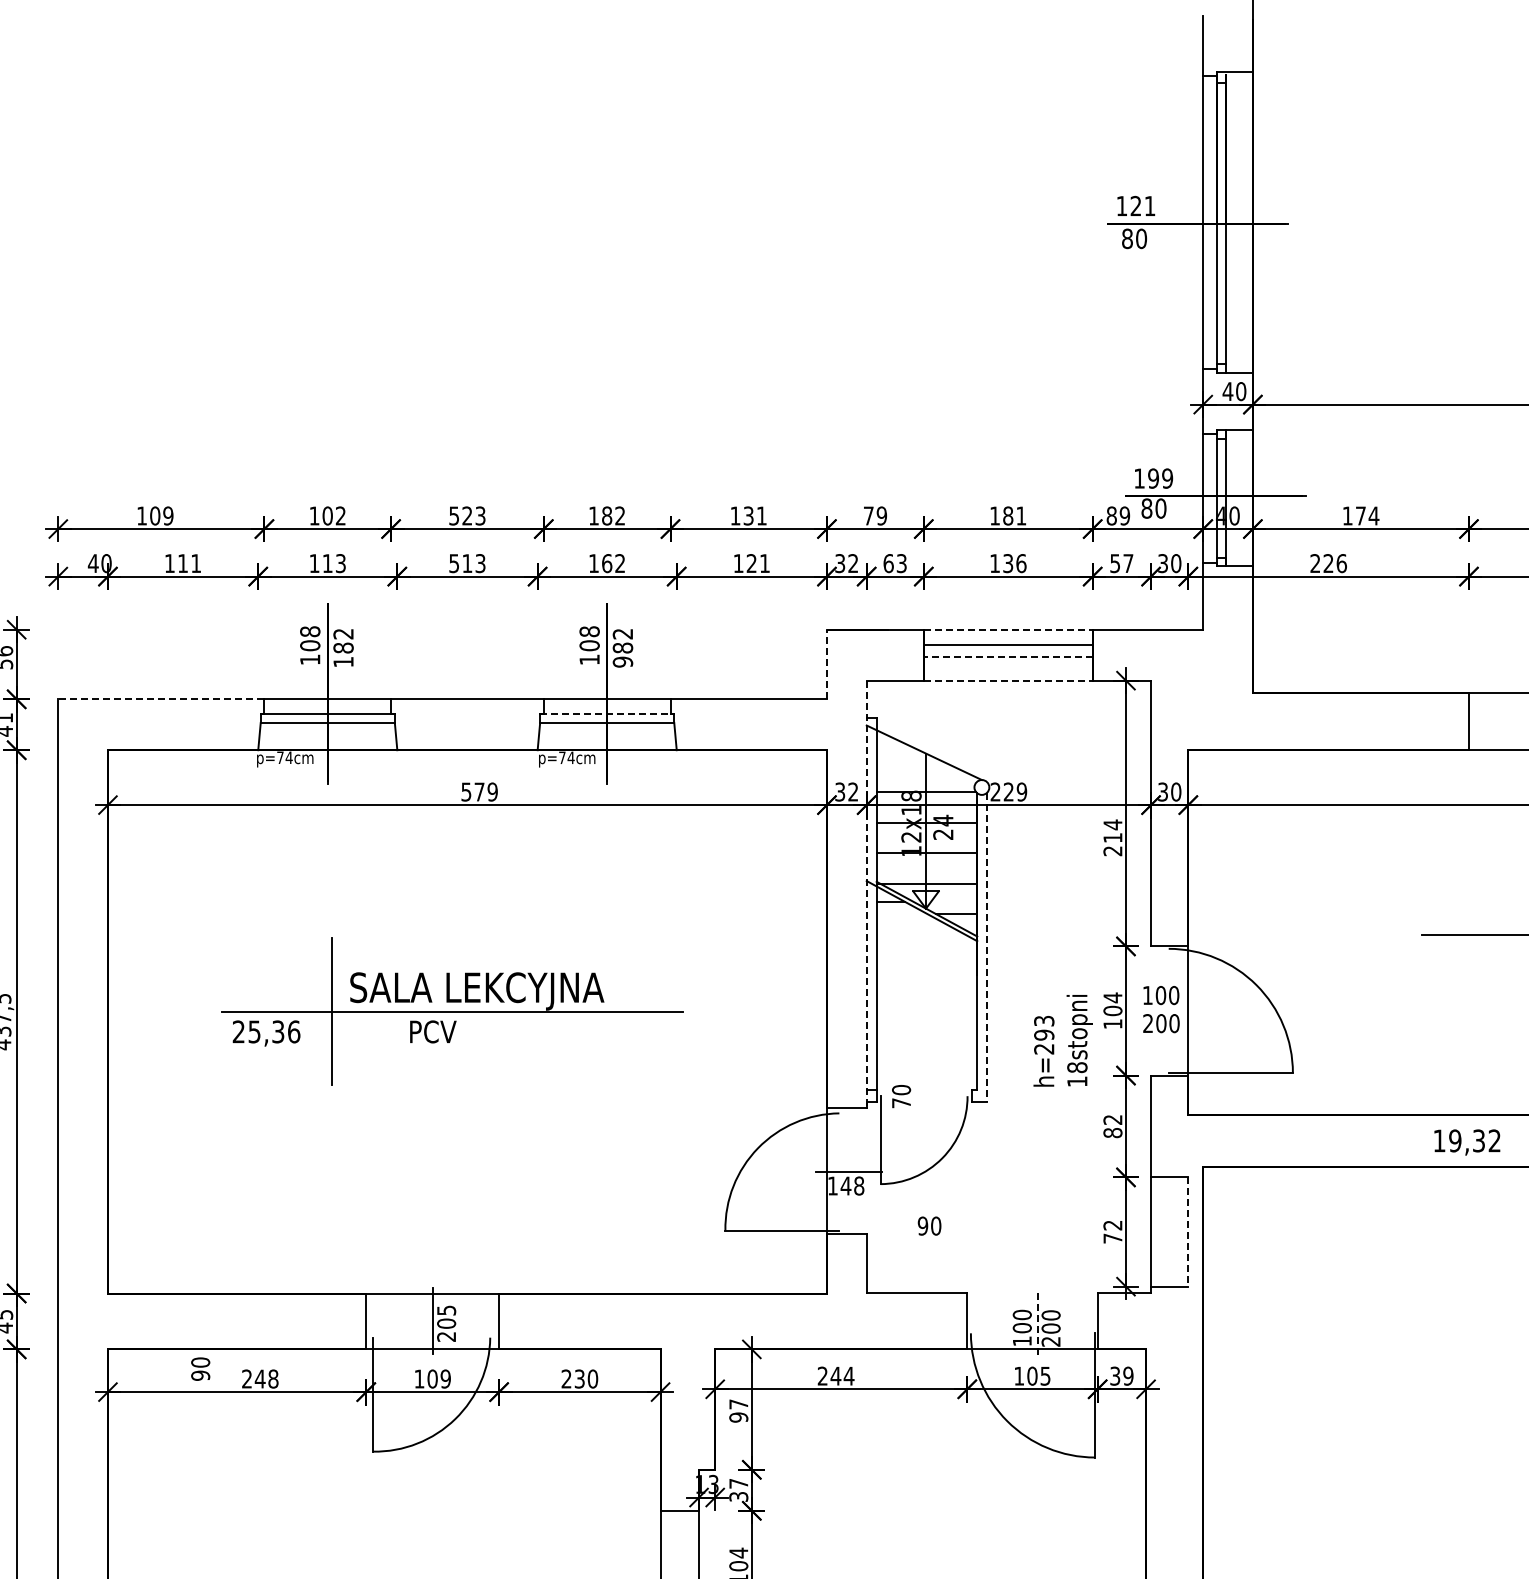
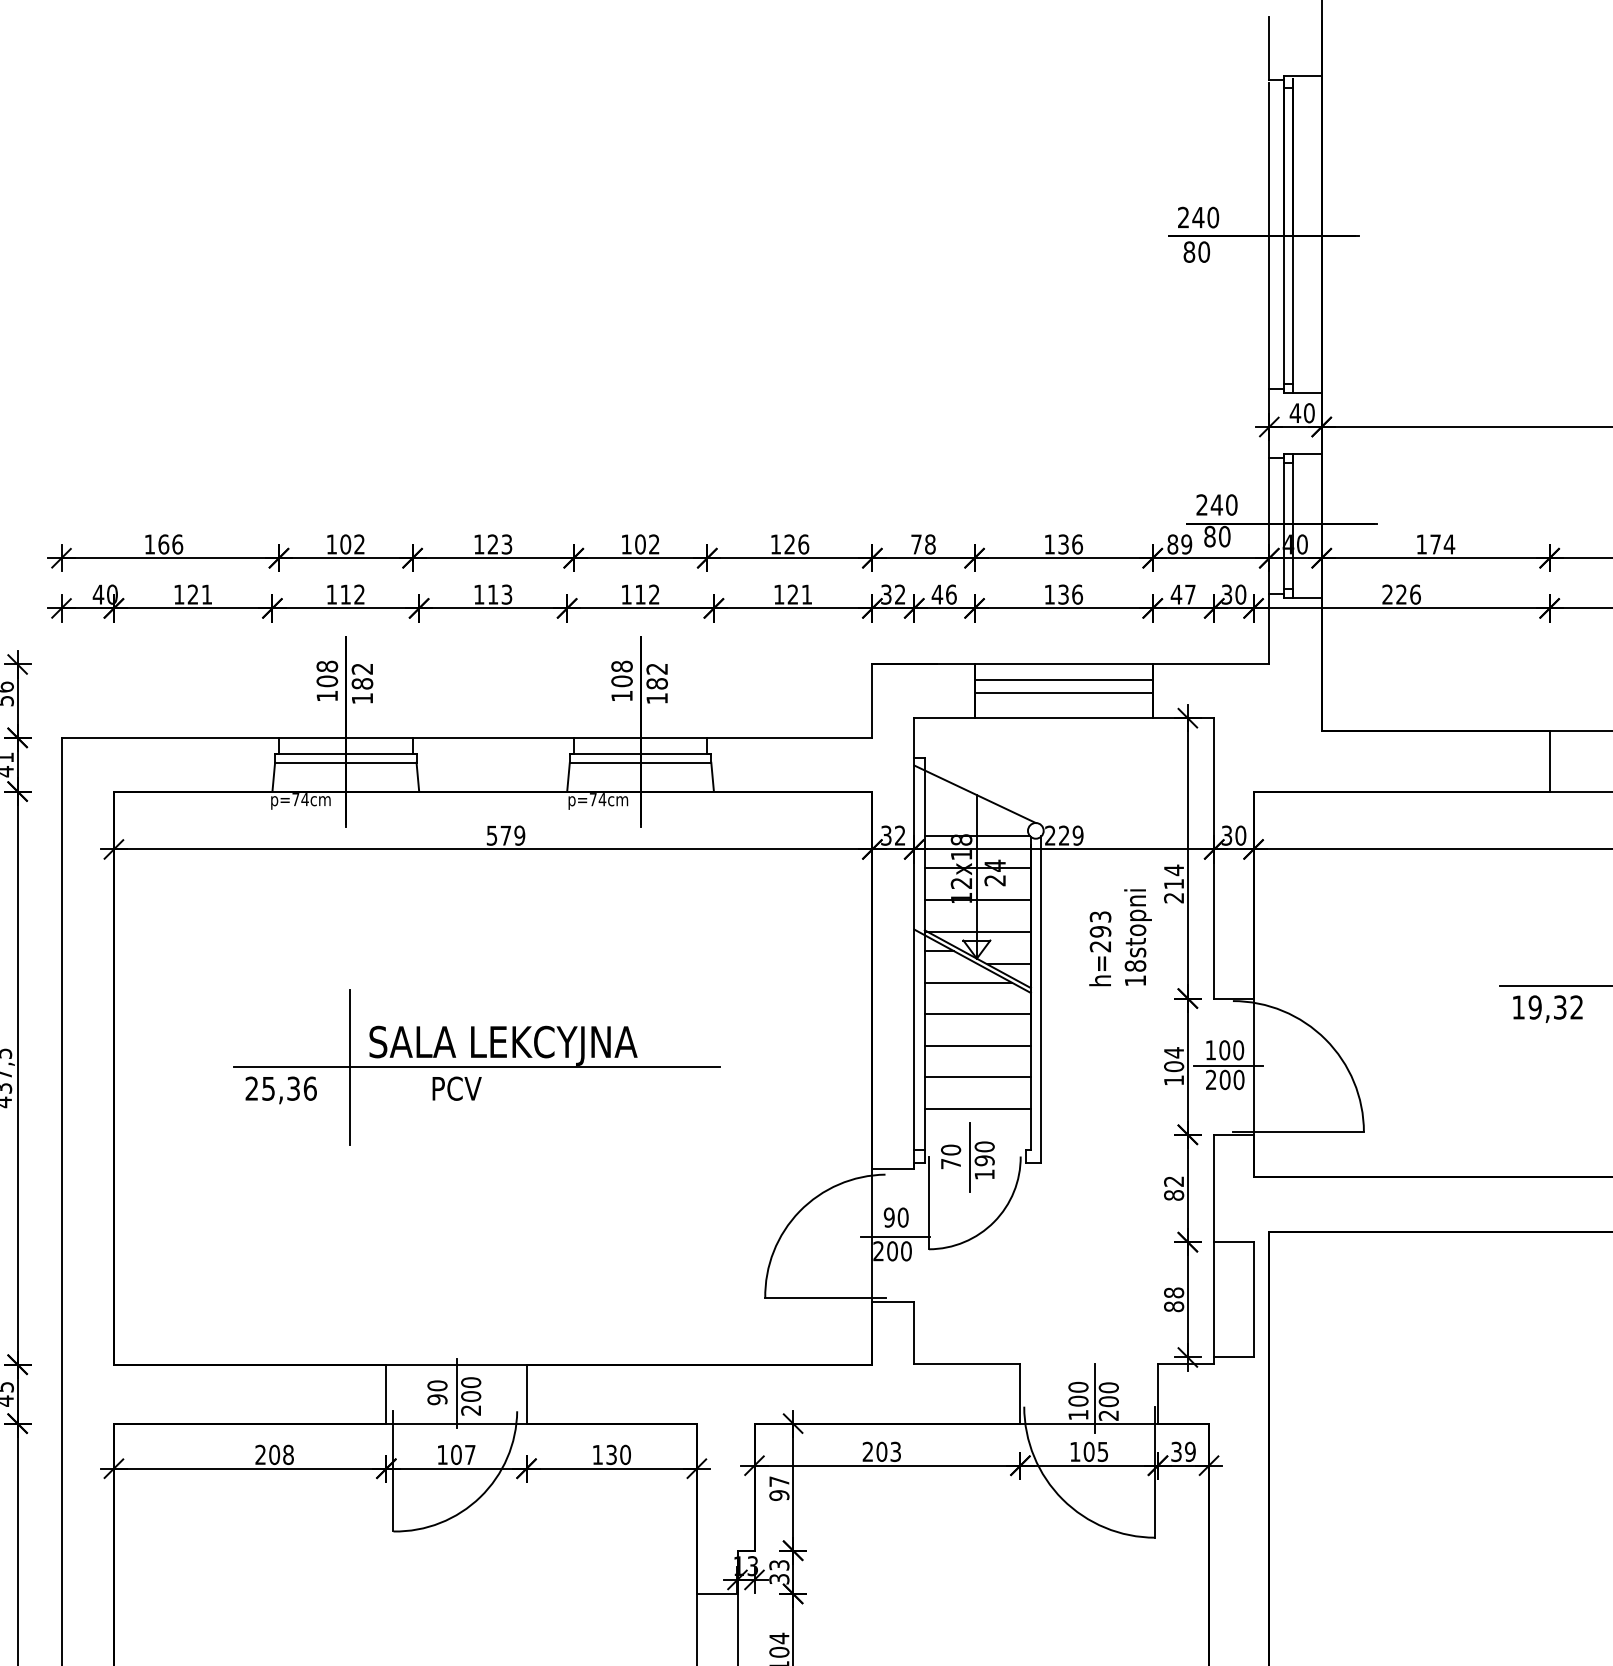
text: (1135, 205) -> (1197, 216), 121 -> 240
text: (1153, 478) -> (1216, 504), 199 -> 240
text: (161, 515) -> (170, 543), 109 -> 166
text: (453, 515) -> (478, 543), 523 -> 123
text: (607, 515) -> (640, 543), 182 -> 102
text: (755, 515) -> (797, 543), 131 -> 126
text: (881, 515) -> (929, 543), 79 -> 78
text: (1014, 515) -> (1070, 543), 181 -> 136
text: (182, 563) -> (192, 594), 111 -> 121
text: (340, 563) -> (359, 594), 113 -> 112
text: (453, 563) -> (478, 594), 513 -> 113
text: (607, 563) -> (640, 594), 162 -> 112
text: (895, 563) -> (944, 594), 63 -> 46
text: (1114, 563) -> (1175, 594), 57 -> 47
line: (1008, 629) -> (1063, 664), dashed -> solid
line: (1007, 657) -> (1062, 693), dashed -> solid
text: (622, 661) -> (656, 697), 982 -> 182
line: (827, 664) -> (872, 701), dashed -> solid
line: (1008, 680) -> (1063, 718), dashed -> solid
line: (160, 699) -> (169, 738), dashed -> solid
line: (607, 714) -> (640, 753), dashed -> solid
line: (866, 894) -> (914, 943), dashed -> solid
line: (917, 931) -> (967, 982), added
line: (987, 947) -> (1041, 999), dashed -> solid
line: (926, 961) -> (977, 1014), added
line: (926, 991) -> (977, 1046), added
line: (1164, 1010) -> (1228, 1066), added
line: (926, 1020) -> (977, 1076), added
text: (1062, 1040) -> (1119, 937), moved
line: (926, 1050) -> (977, 1108), added
part: (930, 1096) -> (981, 1156), added
text: (1467, 1142) -> (1548, 1009), moved
text: (846, 1185) -> (893, 1250), 148 -> 200
text: (929, 1225) -> (896, 1216), moved
text: (1112, 1231) -> (1173, 1299), 72 -> 88
line: (1188, 1232) -> (1253, 1300), dashed -> solid
text: (446, 1310) -> (471, 1382), 205 -> 200
line: (1037, 1325) -> (1094, 1398), dashed -> solid
text: (200, 1368) -> (437, 1392), moved
text: (842, 1375) -> (888, 1451), 244 -> 203
text: (259, 1378) -> (273, 1454), 248 -> 208
text: (445, 1378) -> (469, 1454), 109 -> 107
text: (566, 1378) -> (597, 1454), 230 -> 130
text: (738, 1483) -> (779, 1565), 37 -> 33

